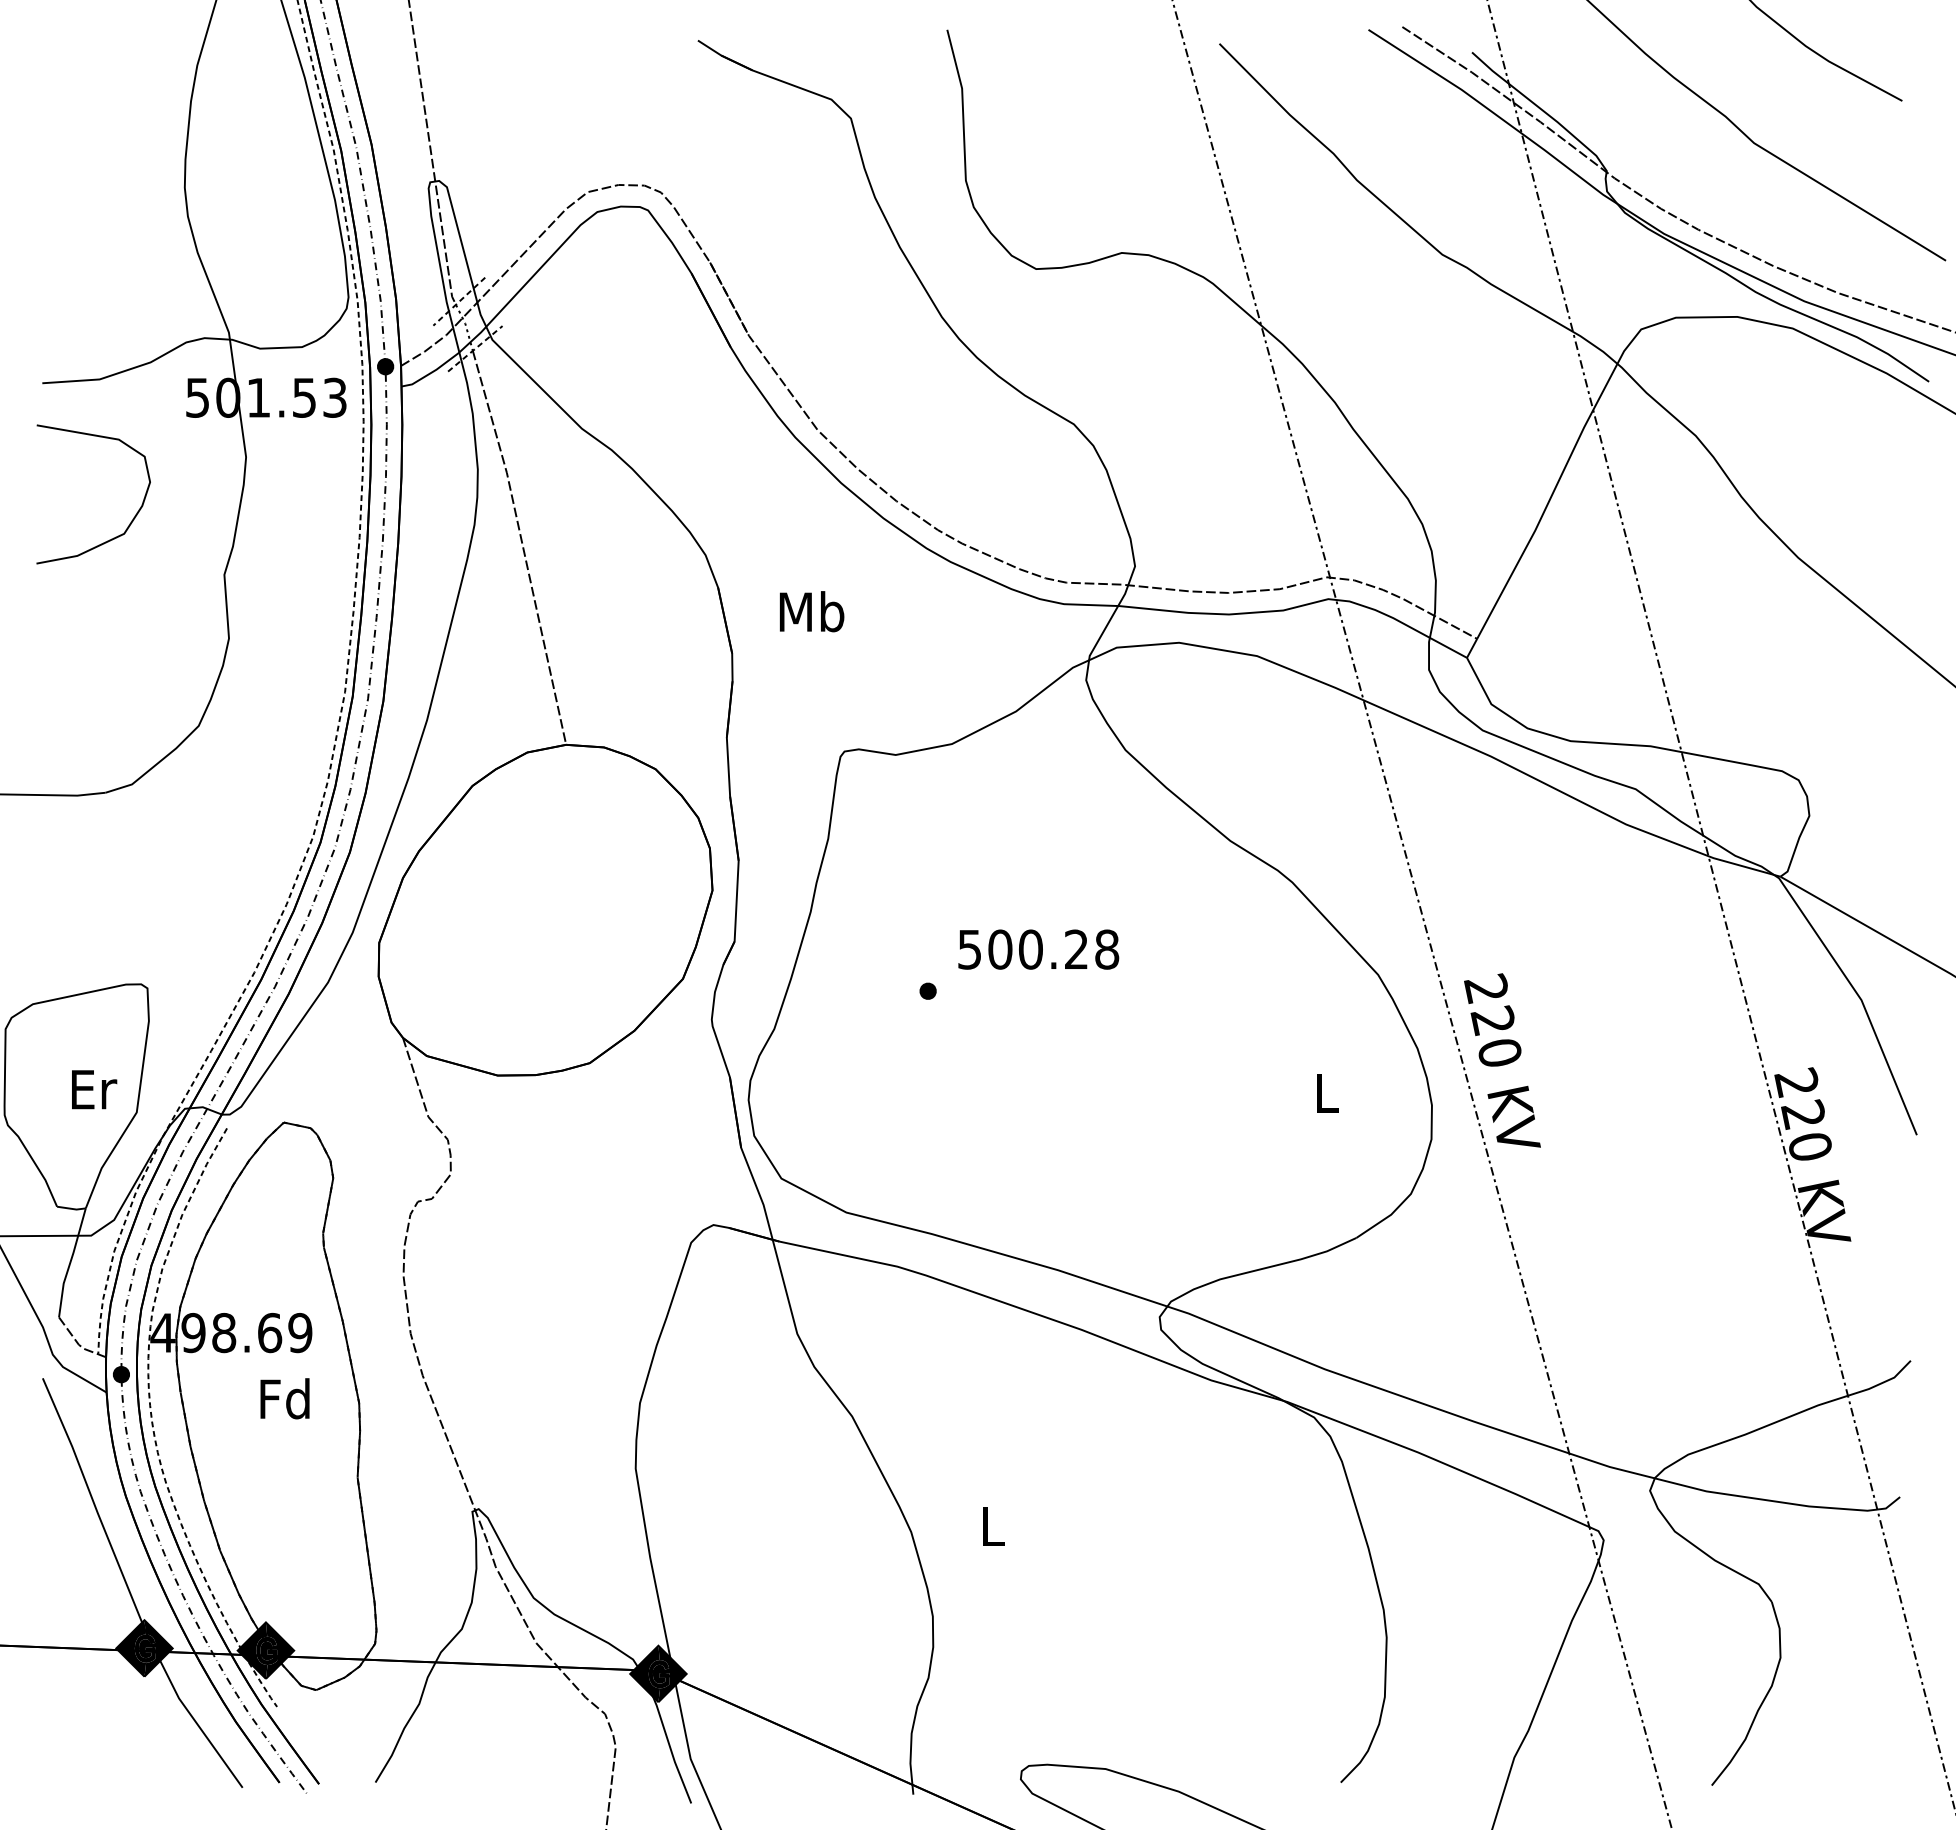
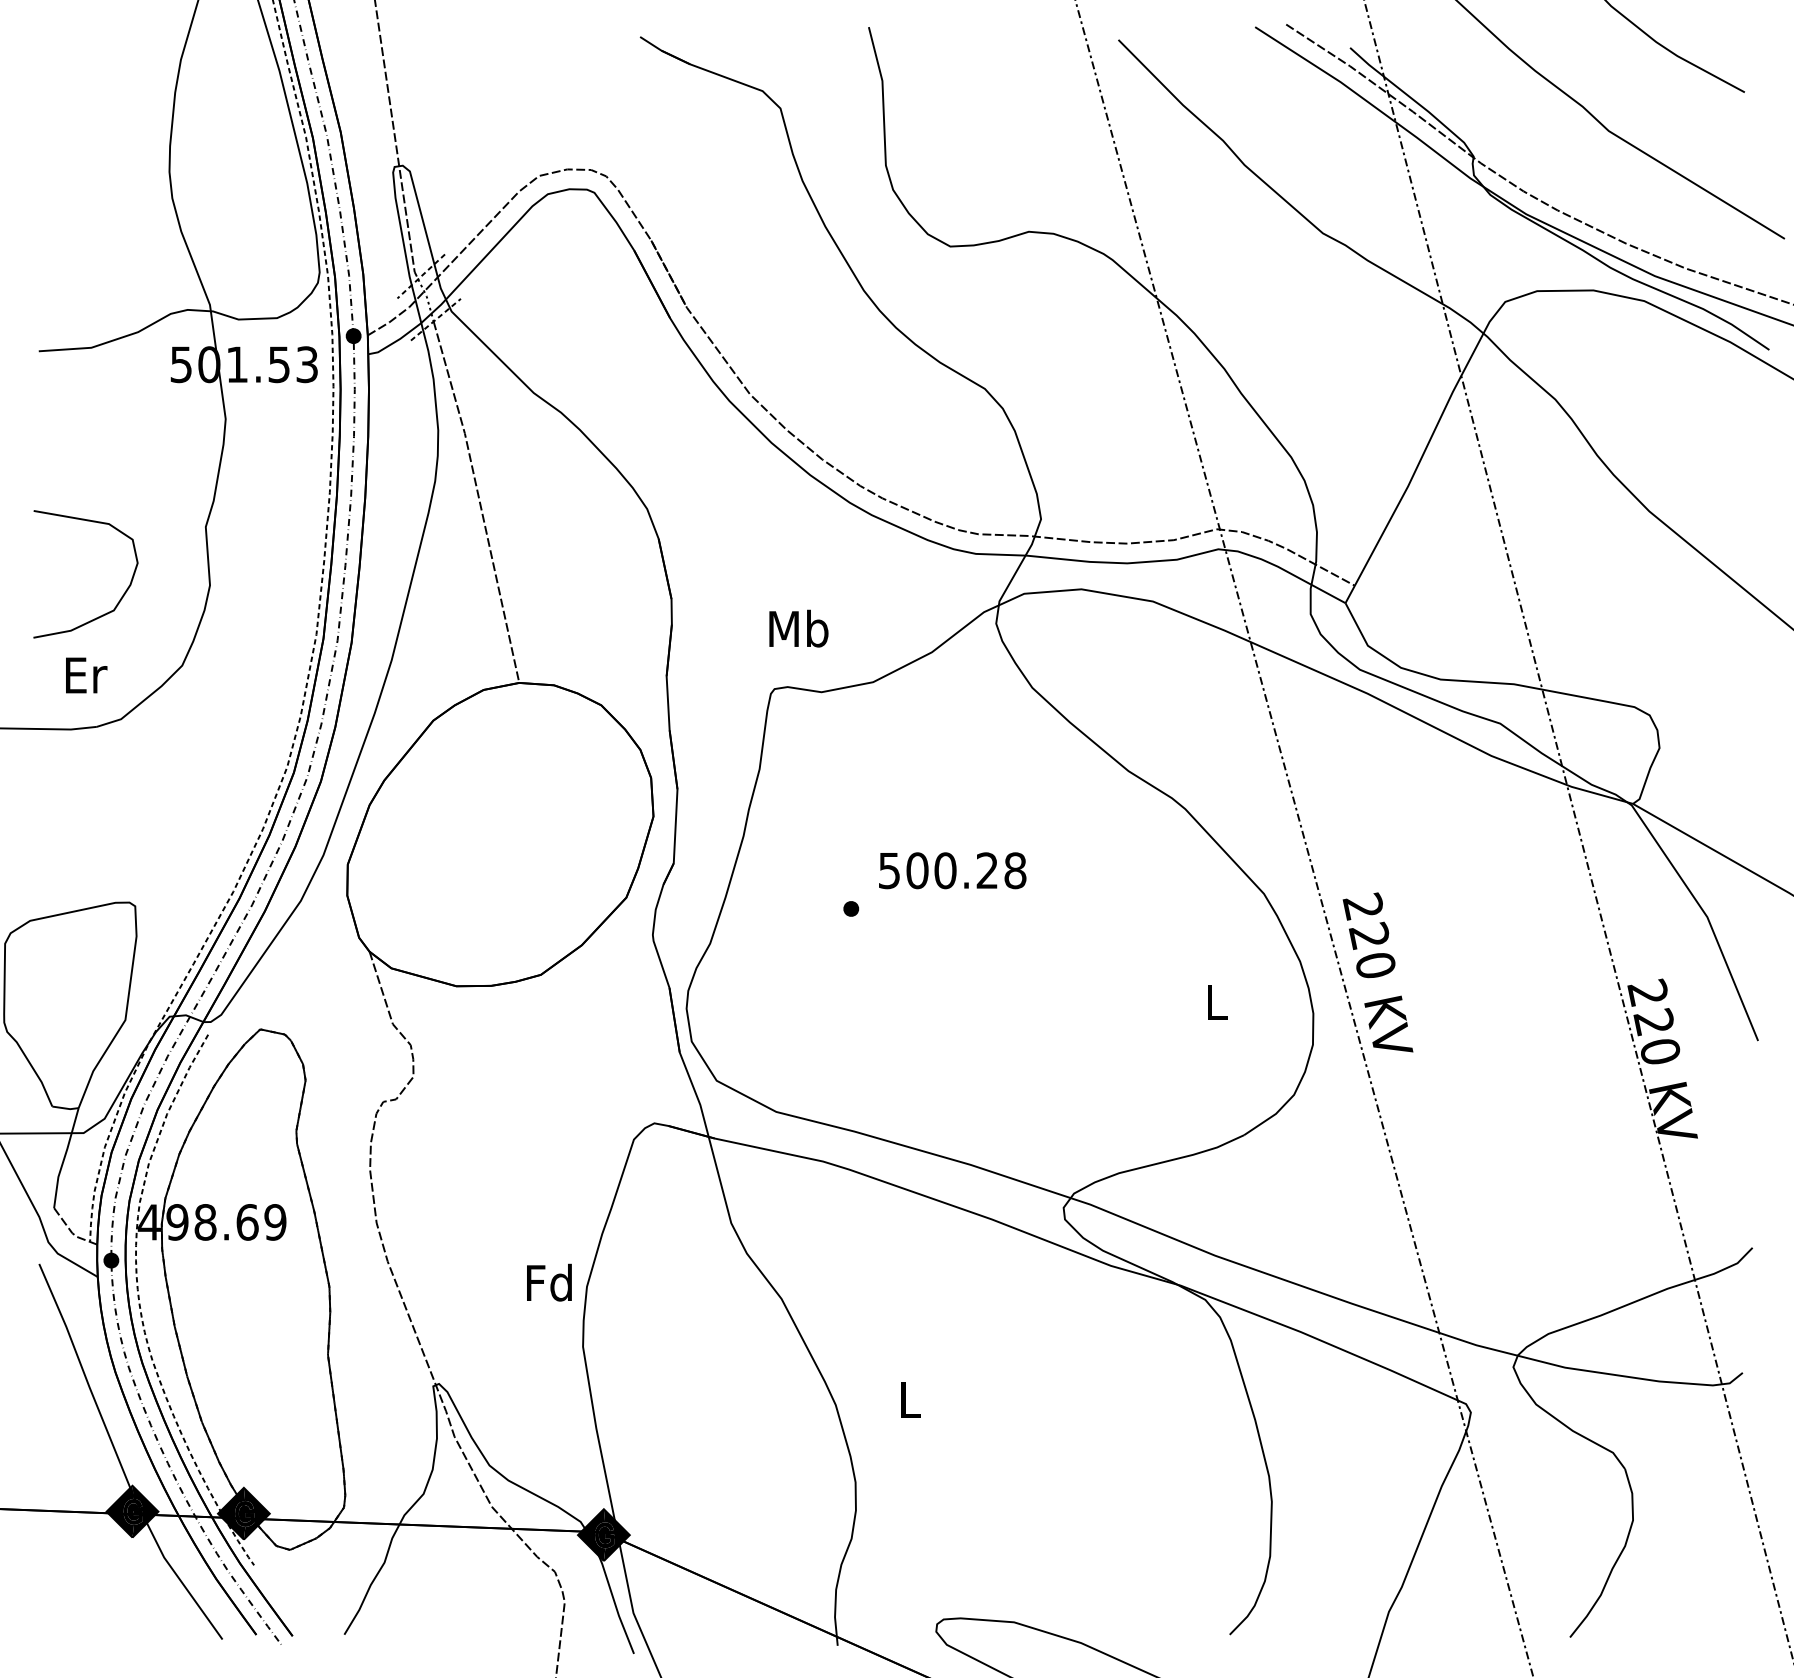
curve: (131, 520) -> (120, 598), moved
text: (812, 611) -> (799, 628), moved
text: (94, 1089) -> (86, 675), moved
text: (284, 1398) -> (548, 1282), moved

